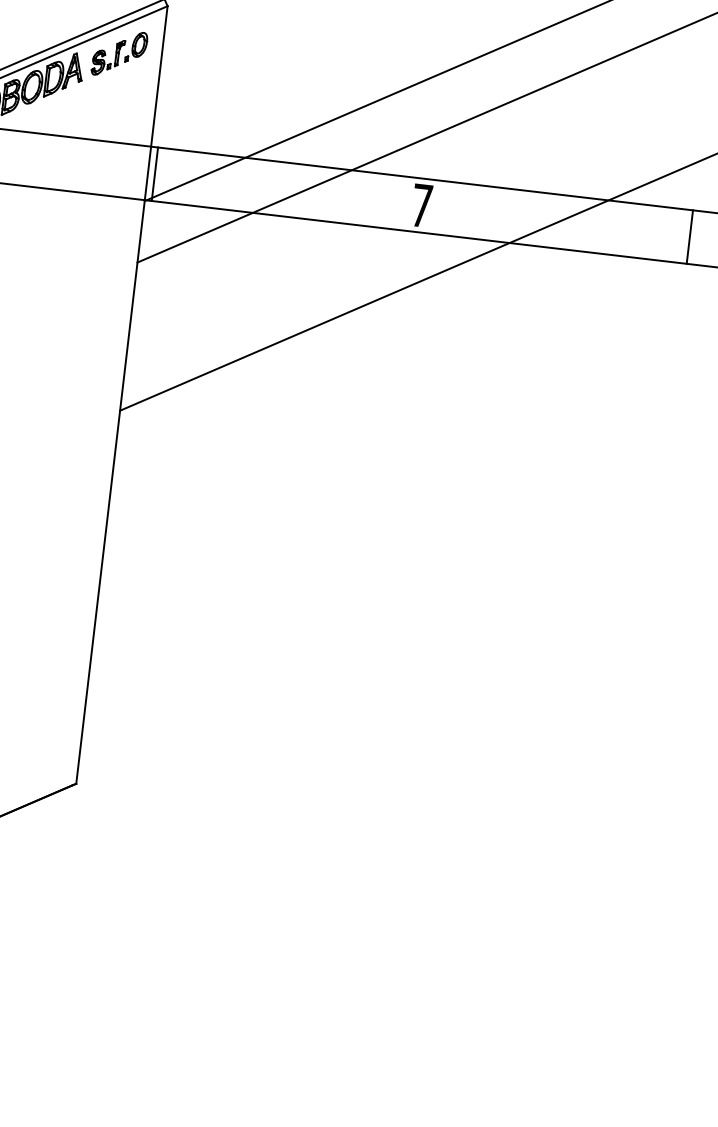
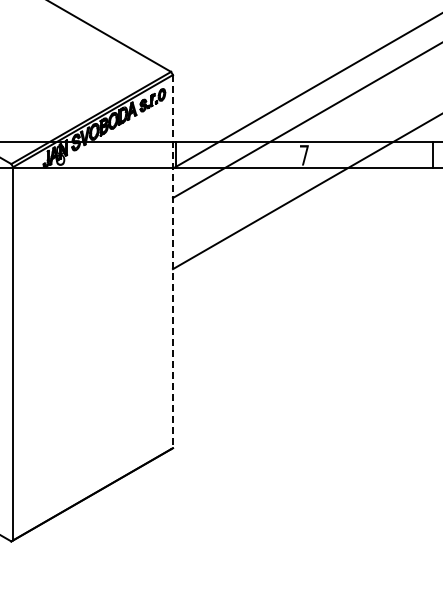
line: (121, 394) -> (172, 261), solid -> dashed

